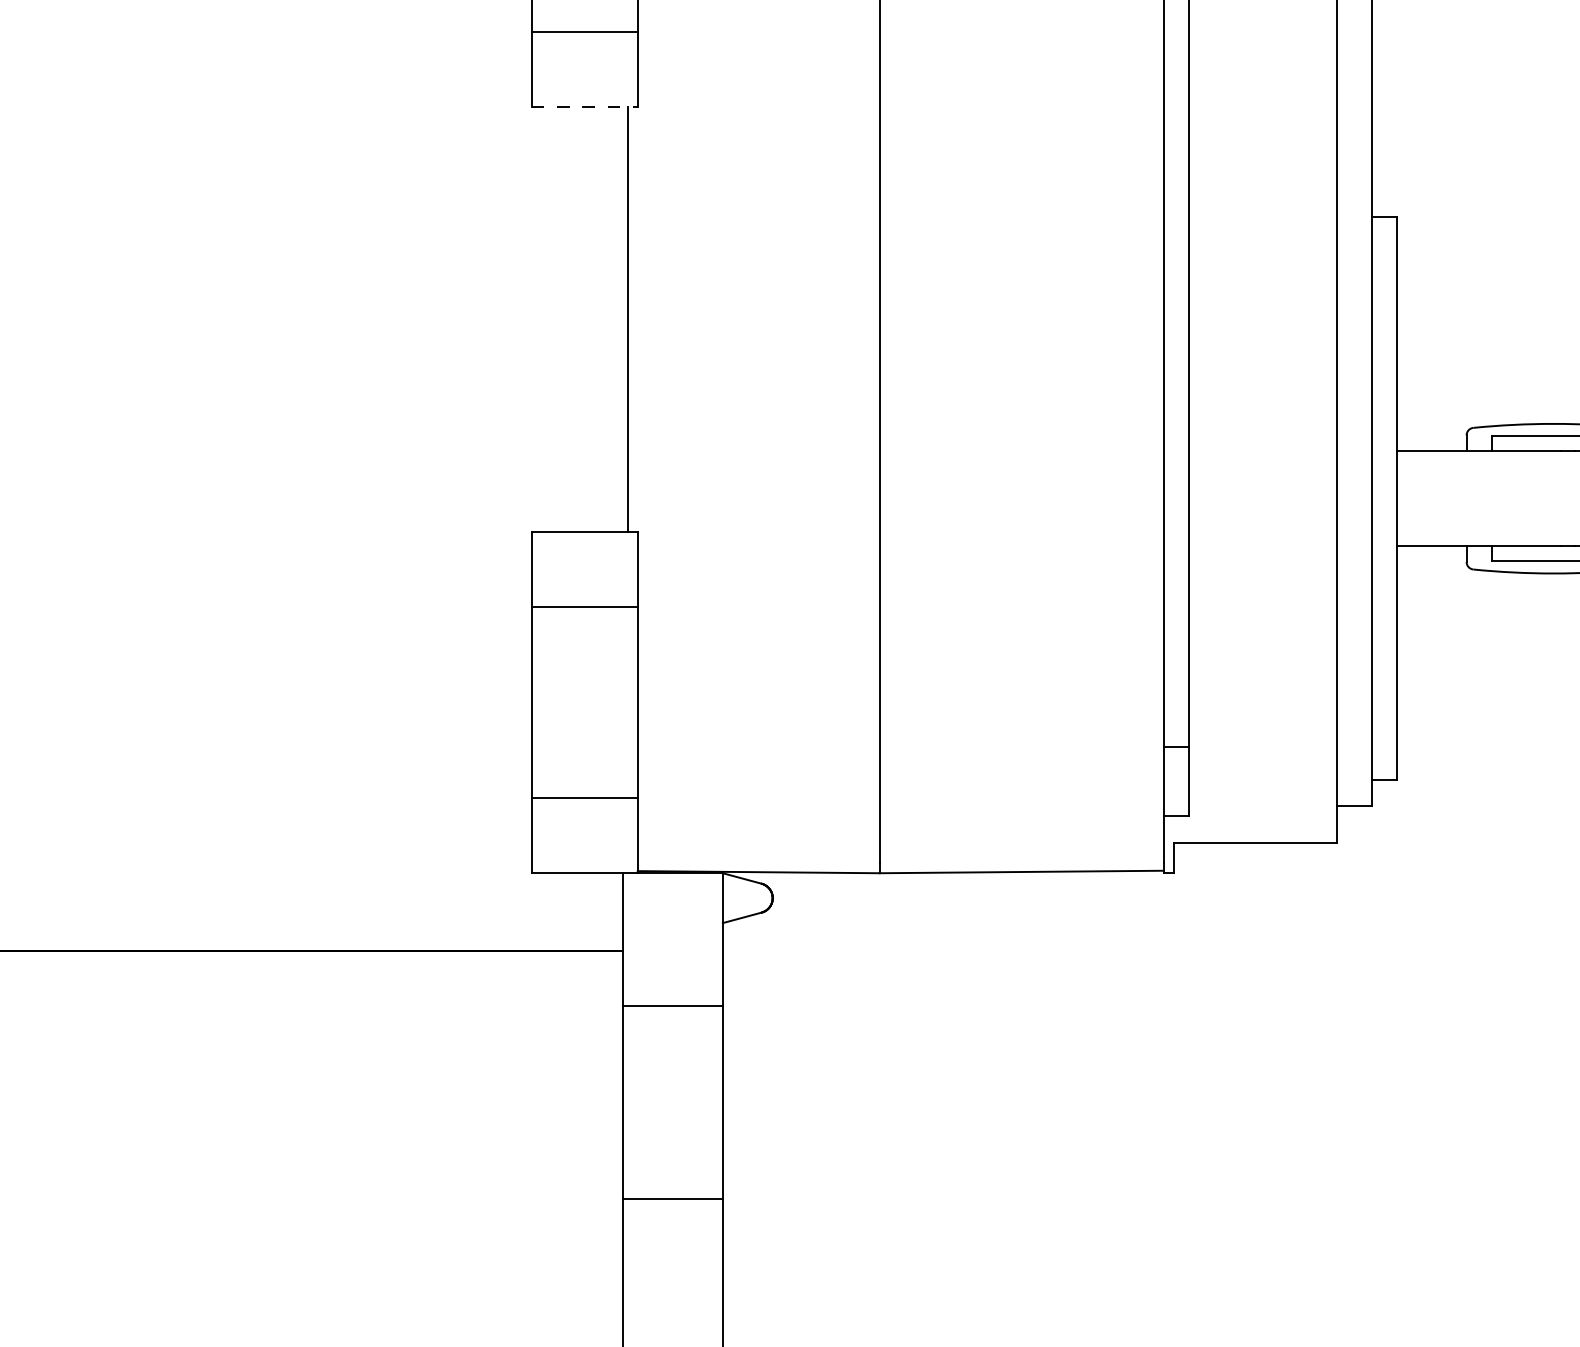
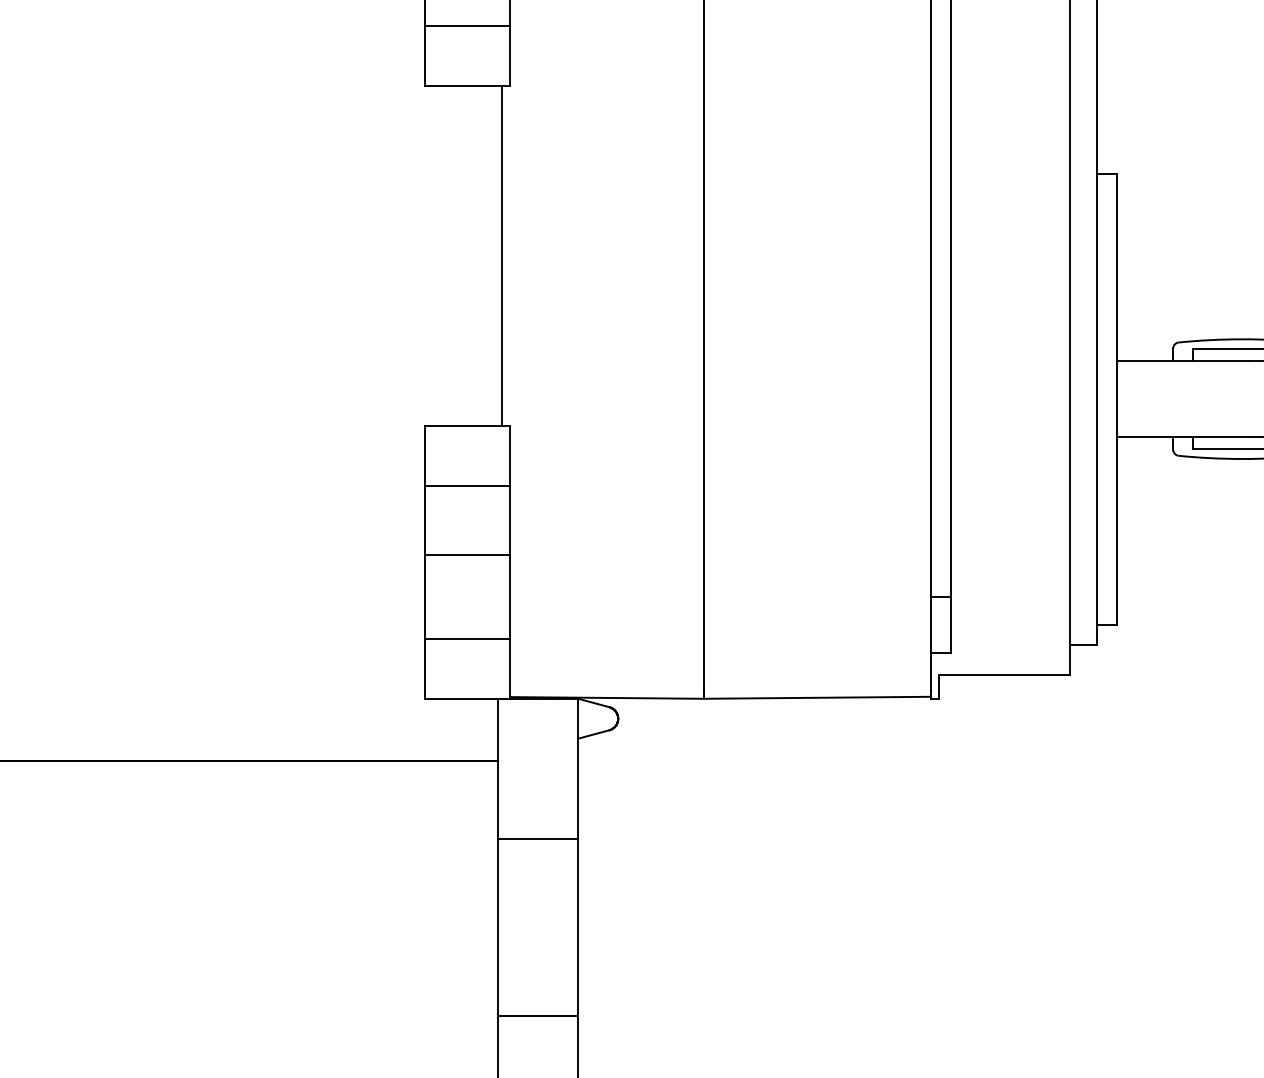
line: (585, 106) -> (468, 85), dashed -> solid
line: (584, 694) -> (467, 555), added
line: (673, 1005) -> (538, 838), moved
line: (673, 1199) -> (538, 1016), moved

